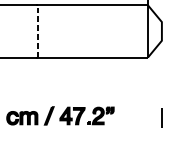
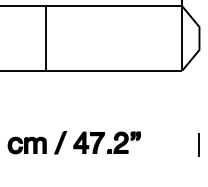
line: (37, 31) -> (46, 38), dashed -> solid

